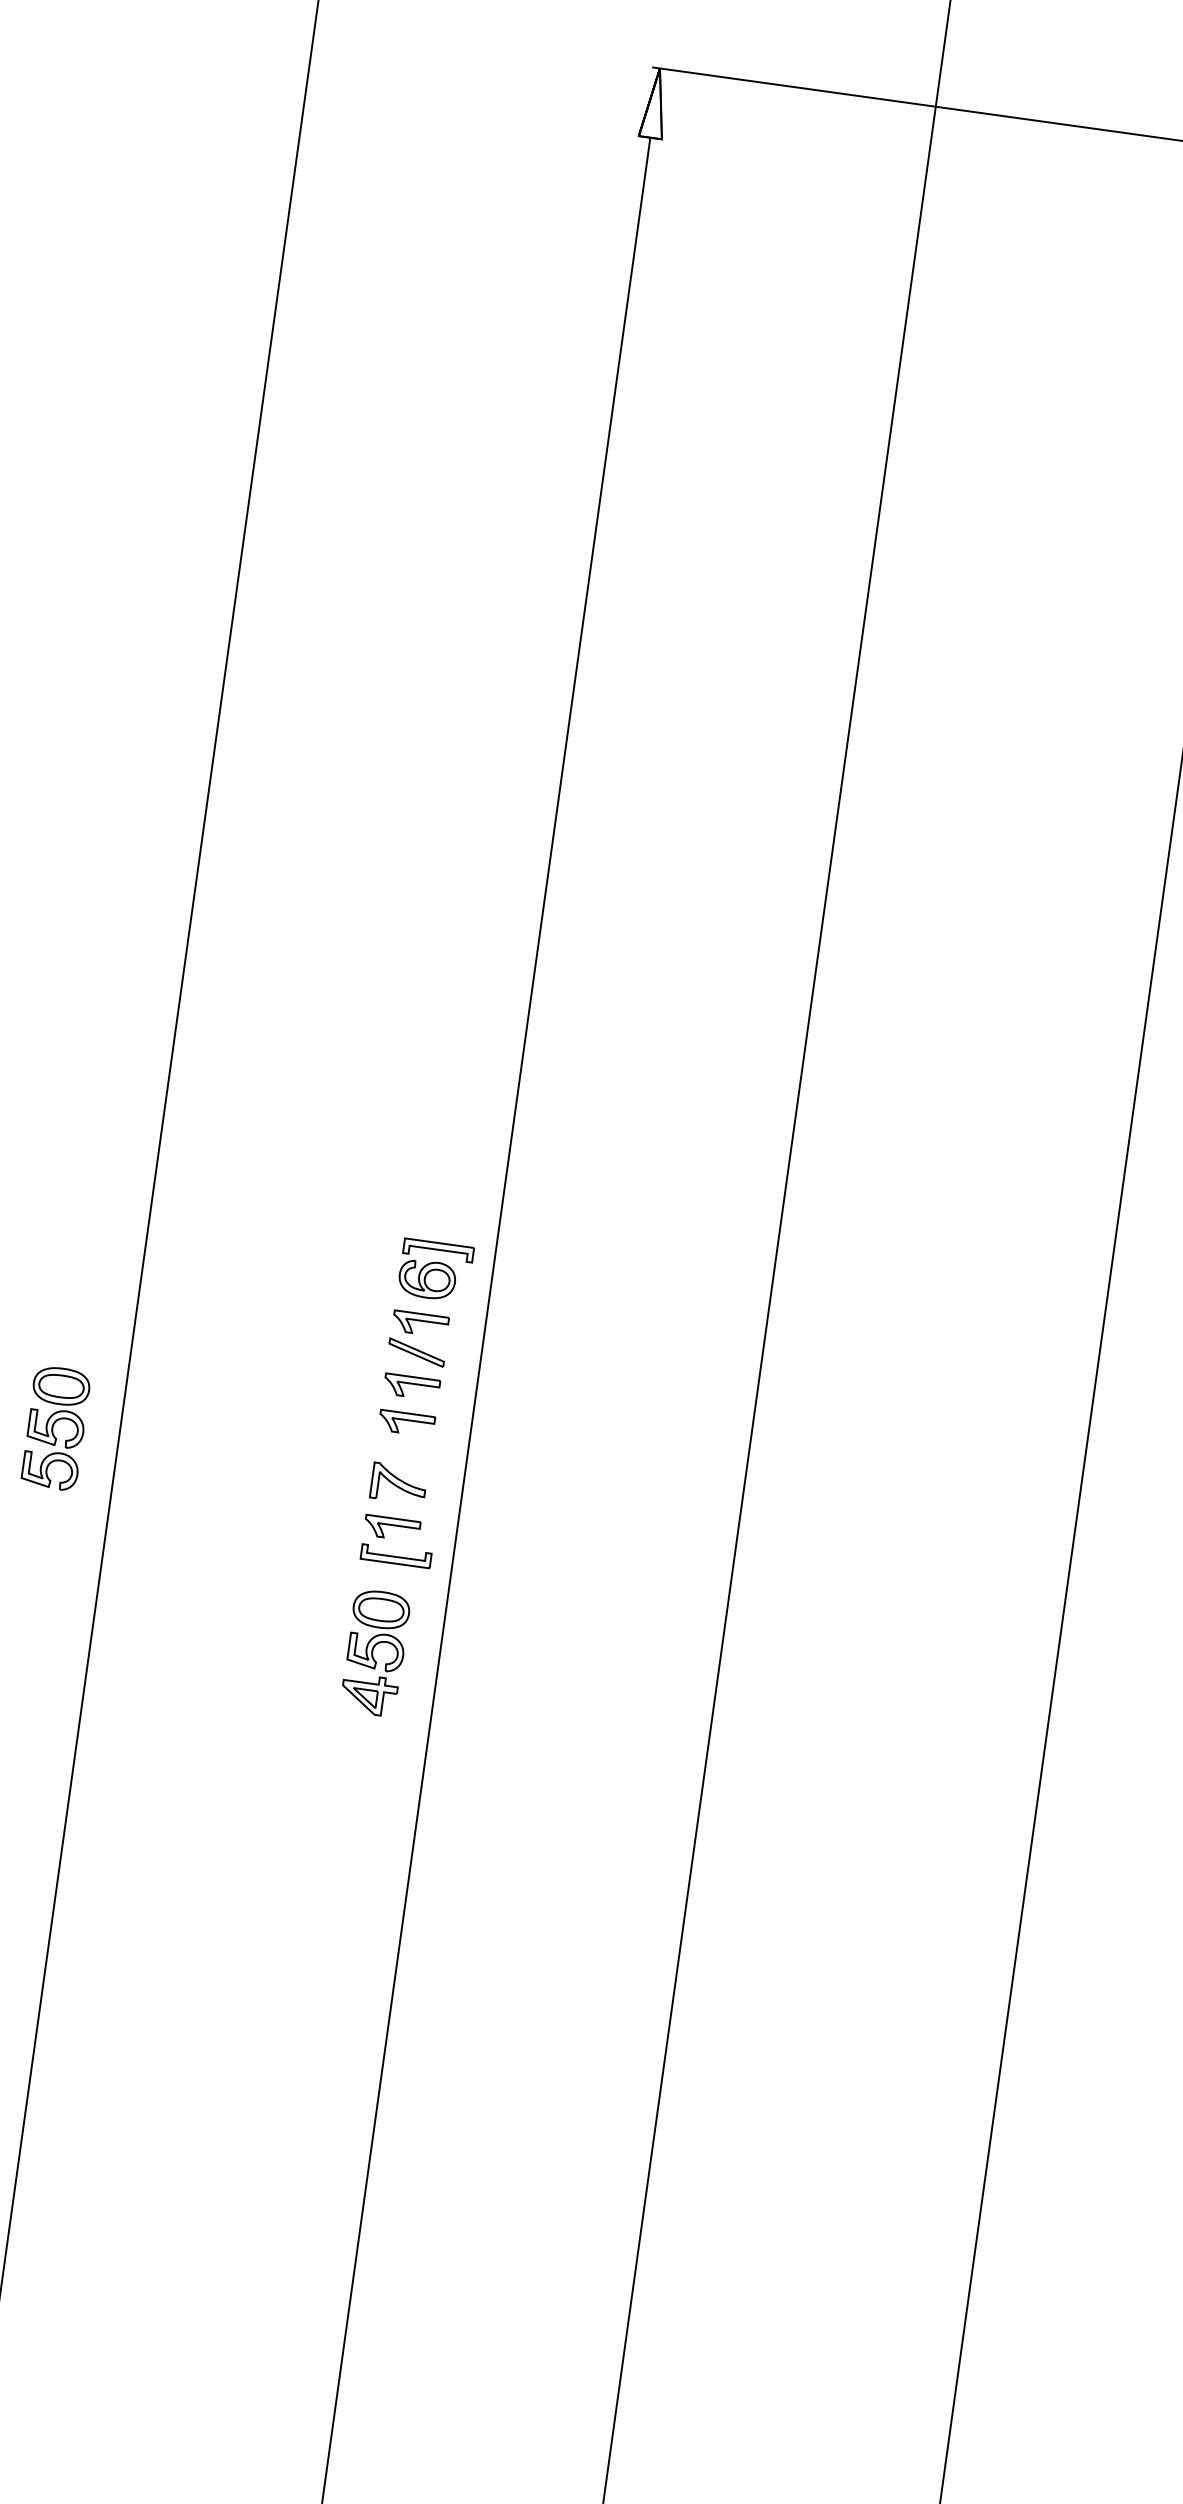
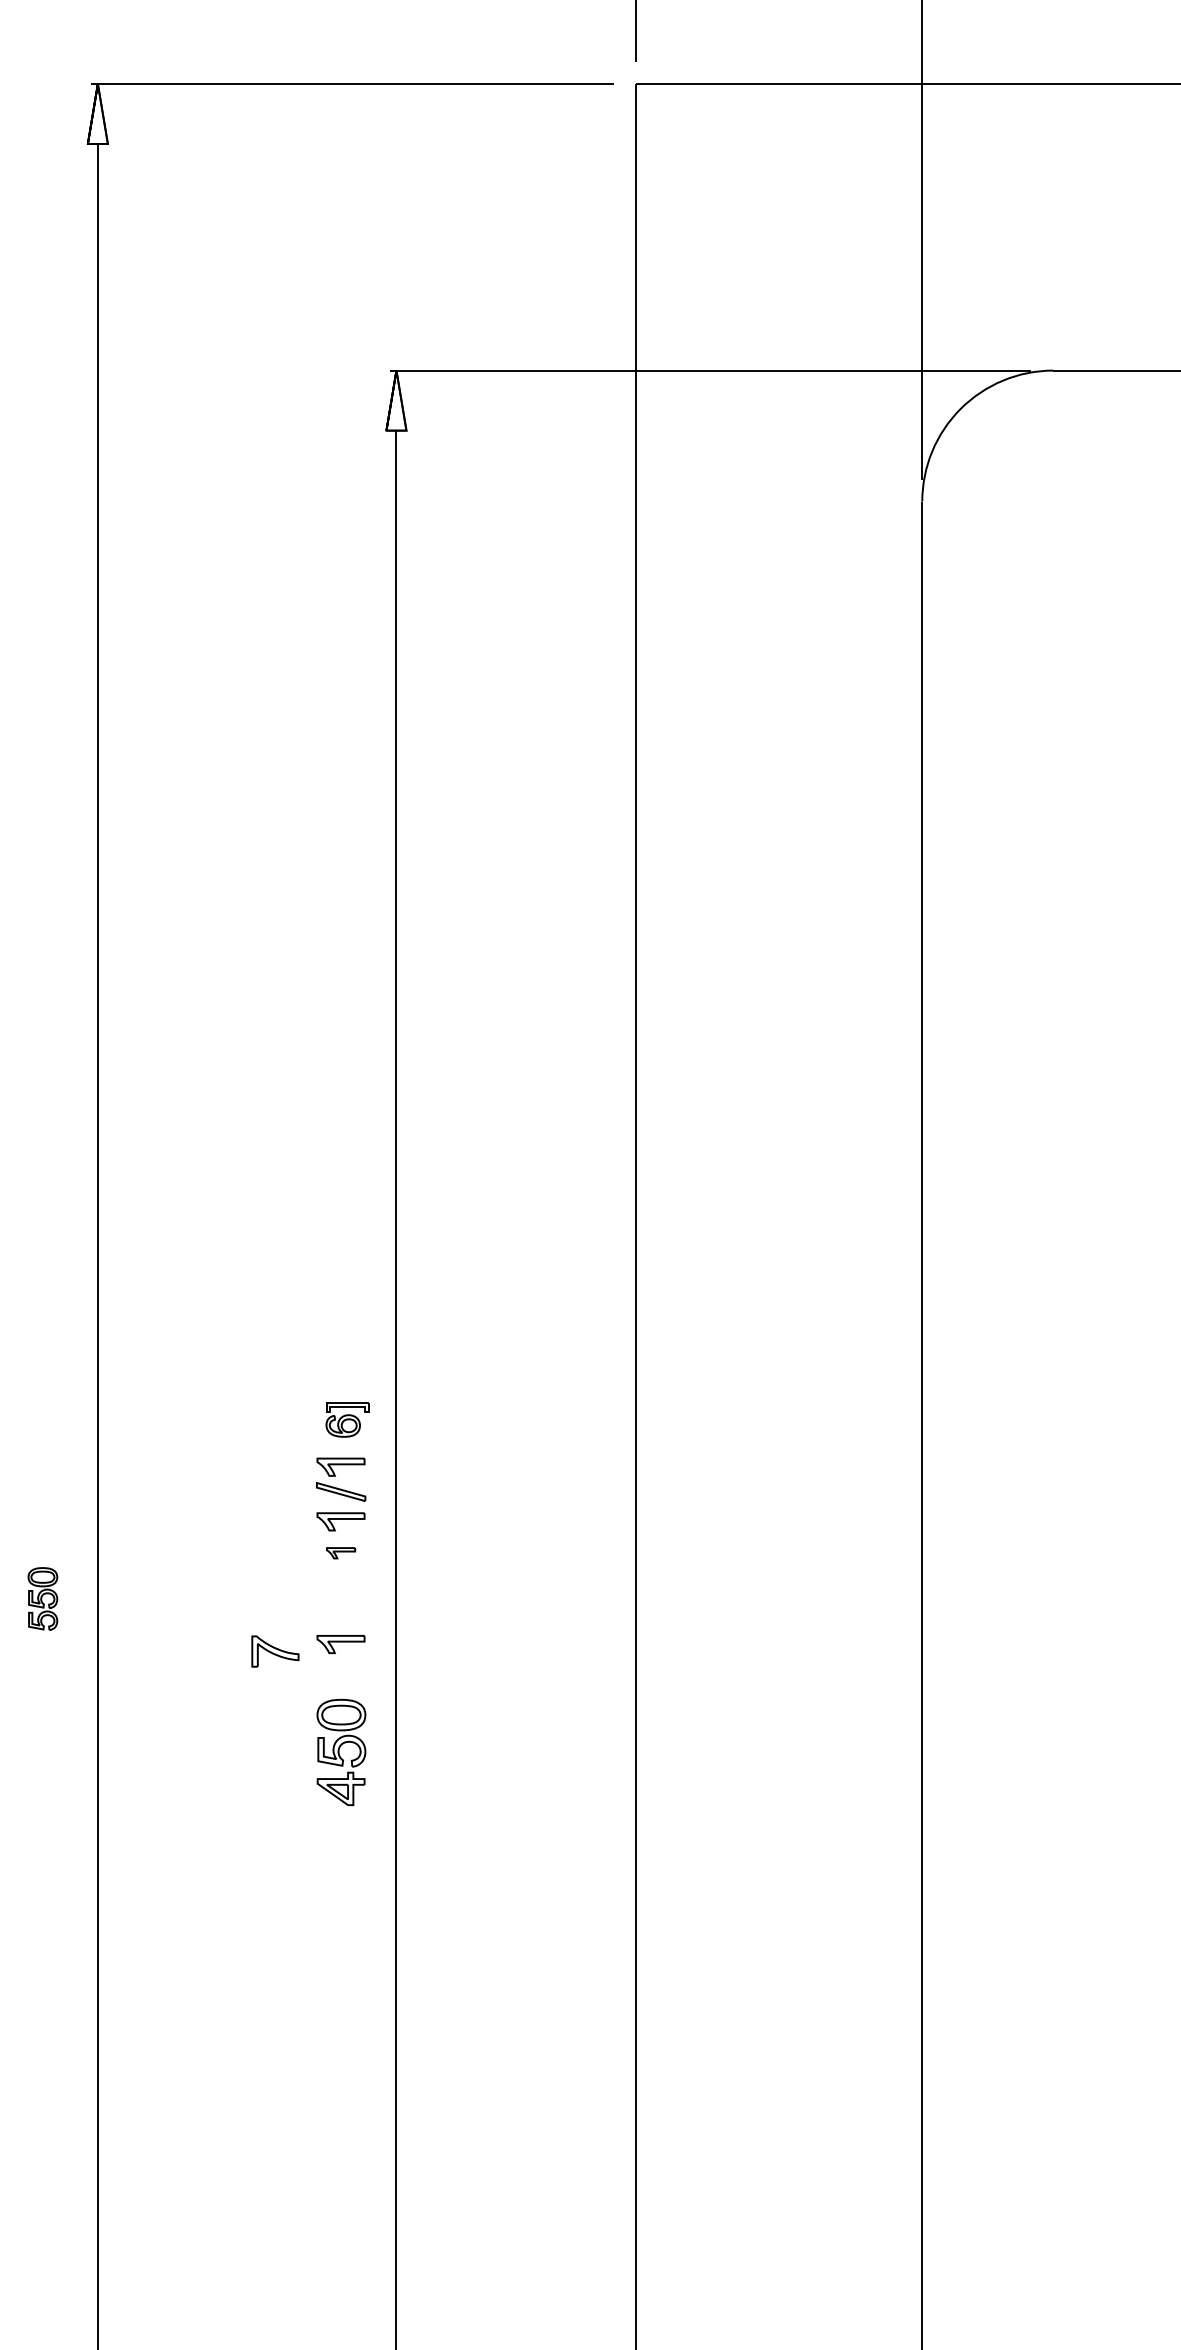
part: (435, 1270) -> (347, 1419), size x0.7
part: (406, 1422) -> (340, 1552), size x0.6
part: (55, 1427) -> (42, 1598), size x0.6
part: (399, 1483) -> (275, 1651), moved
part: (396, 1556) -> (347, 1667), removed

